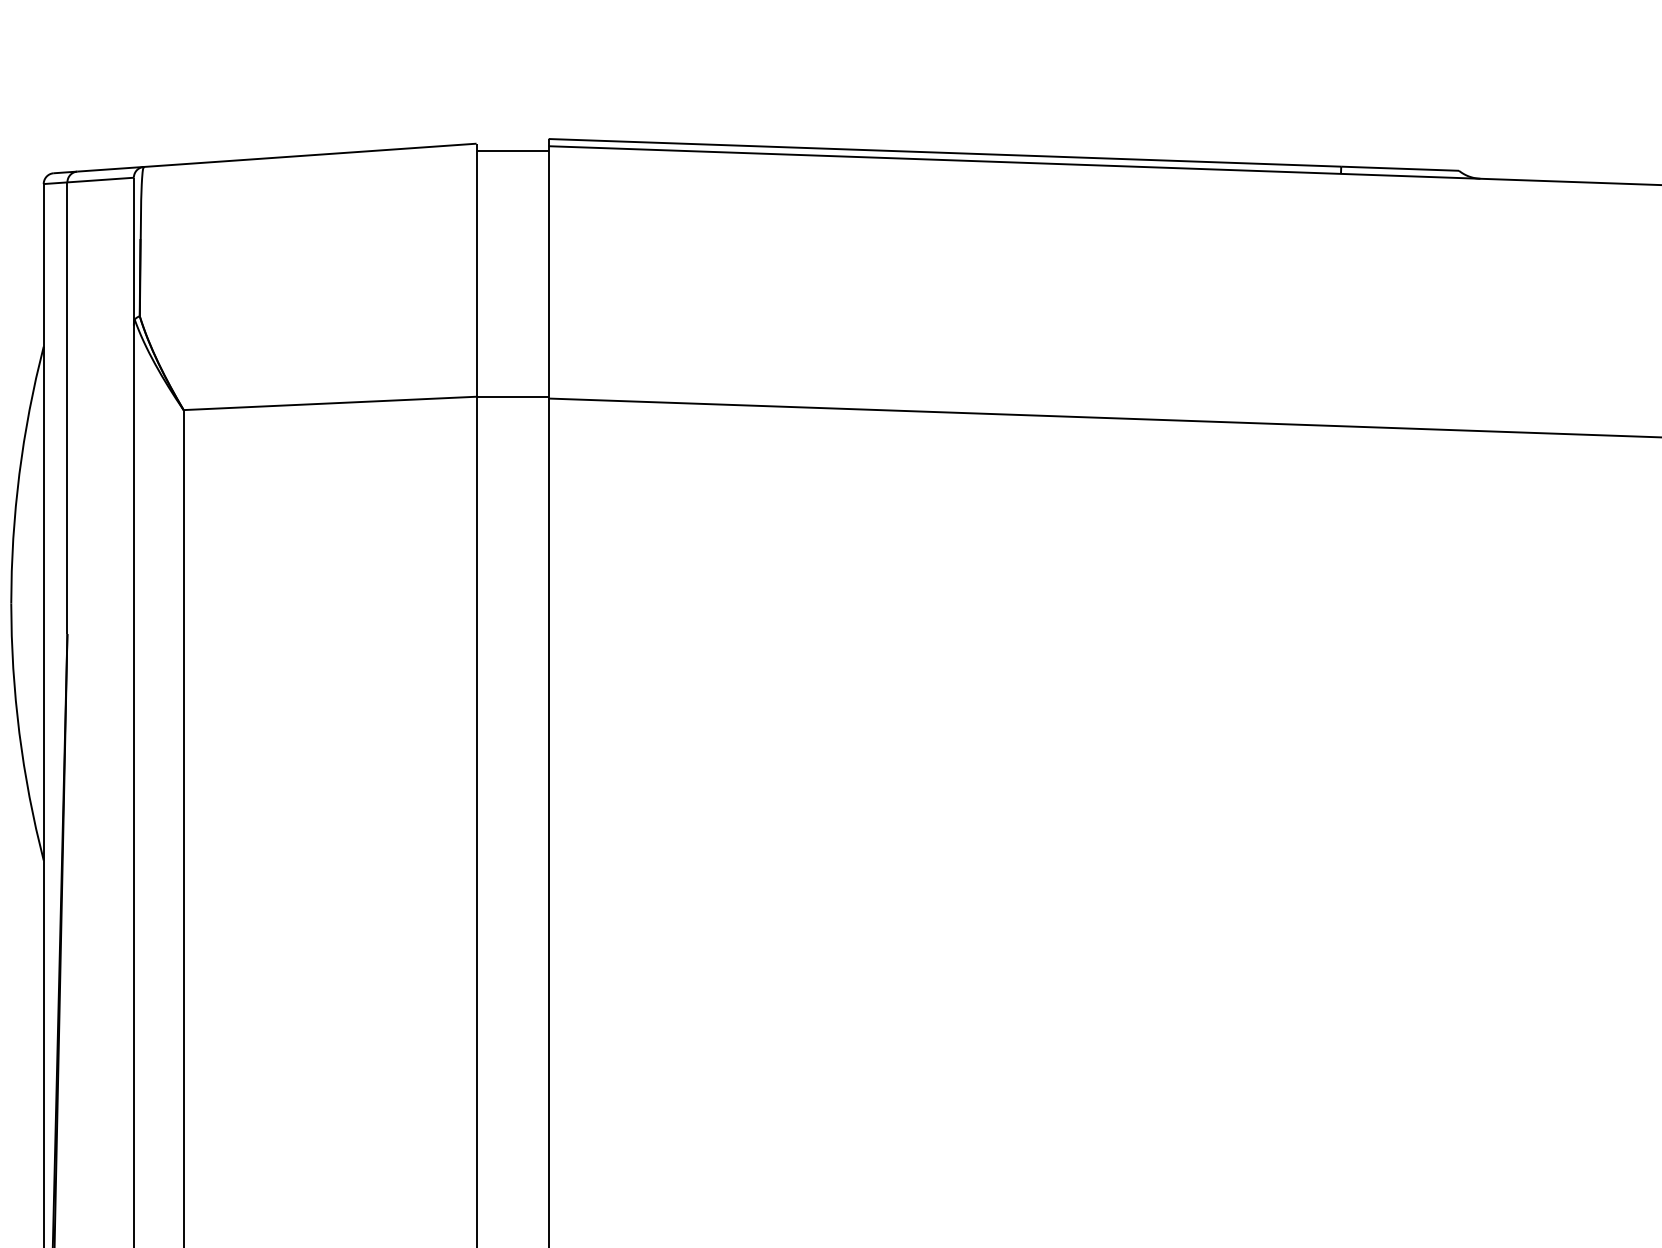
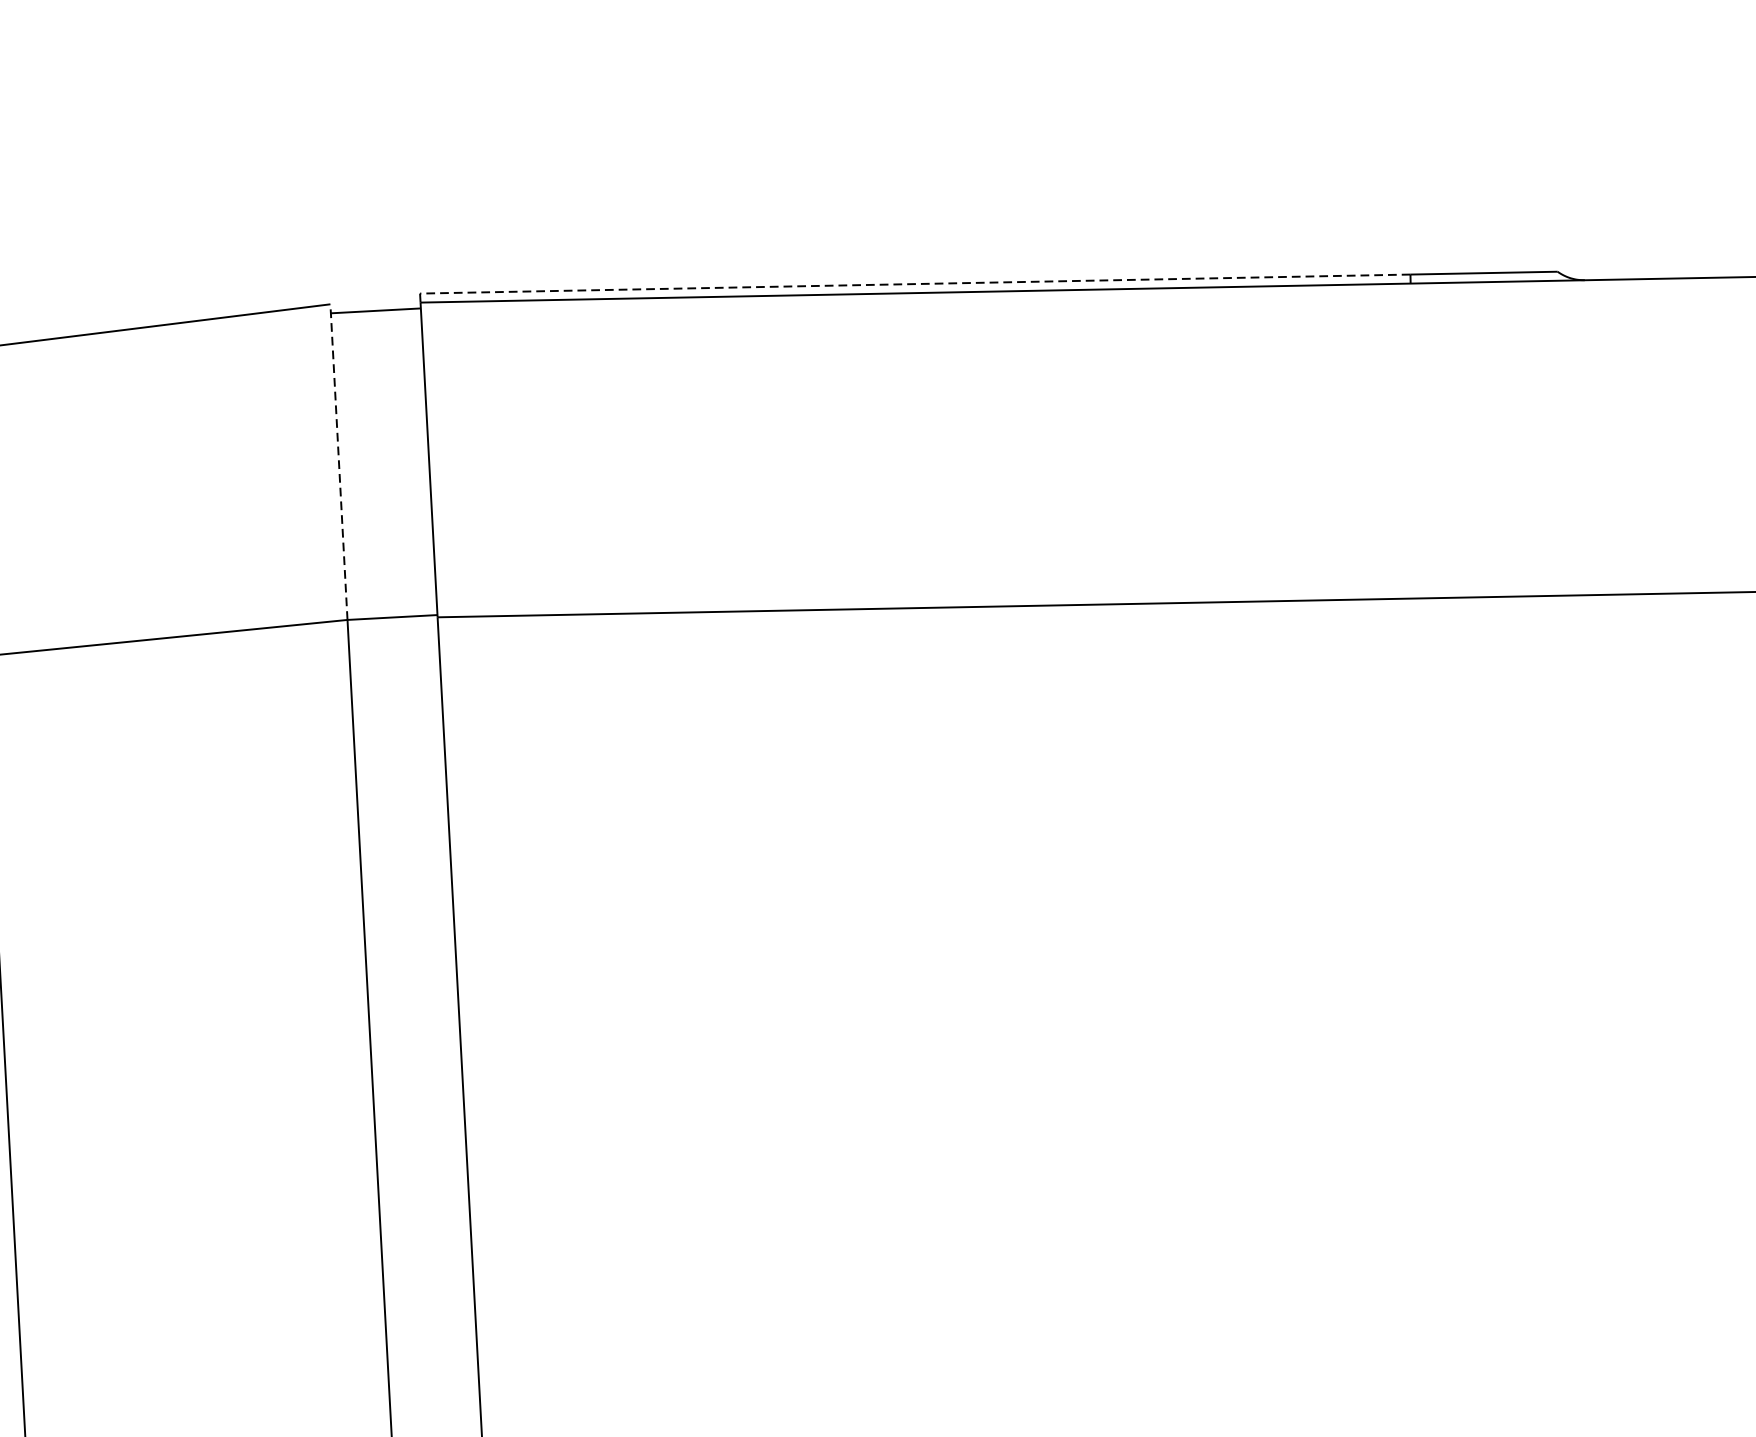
line: (944, 152) -> (914, 283), solid -> dashed
line: (476, 270) -> (338, 462), solid -> dashed

